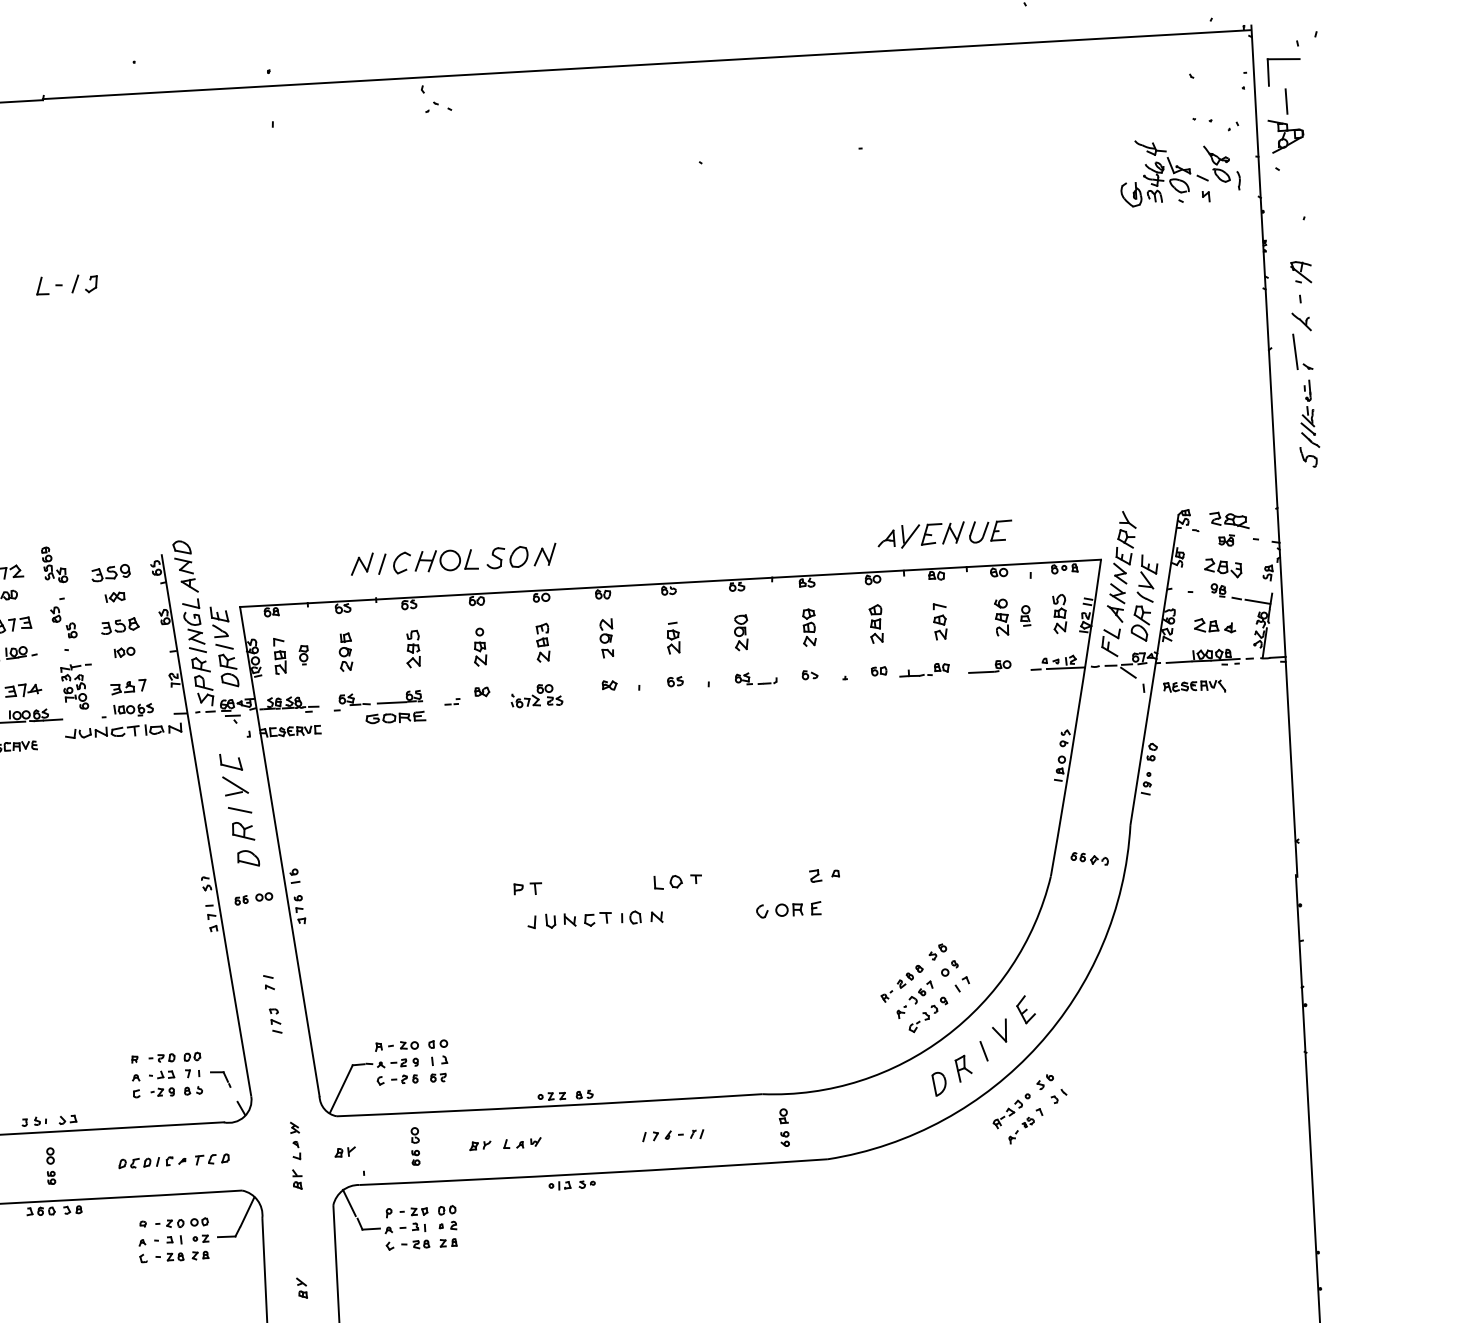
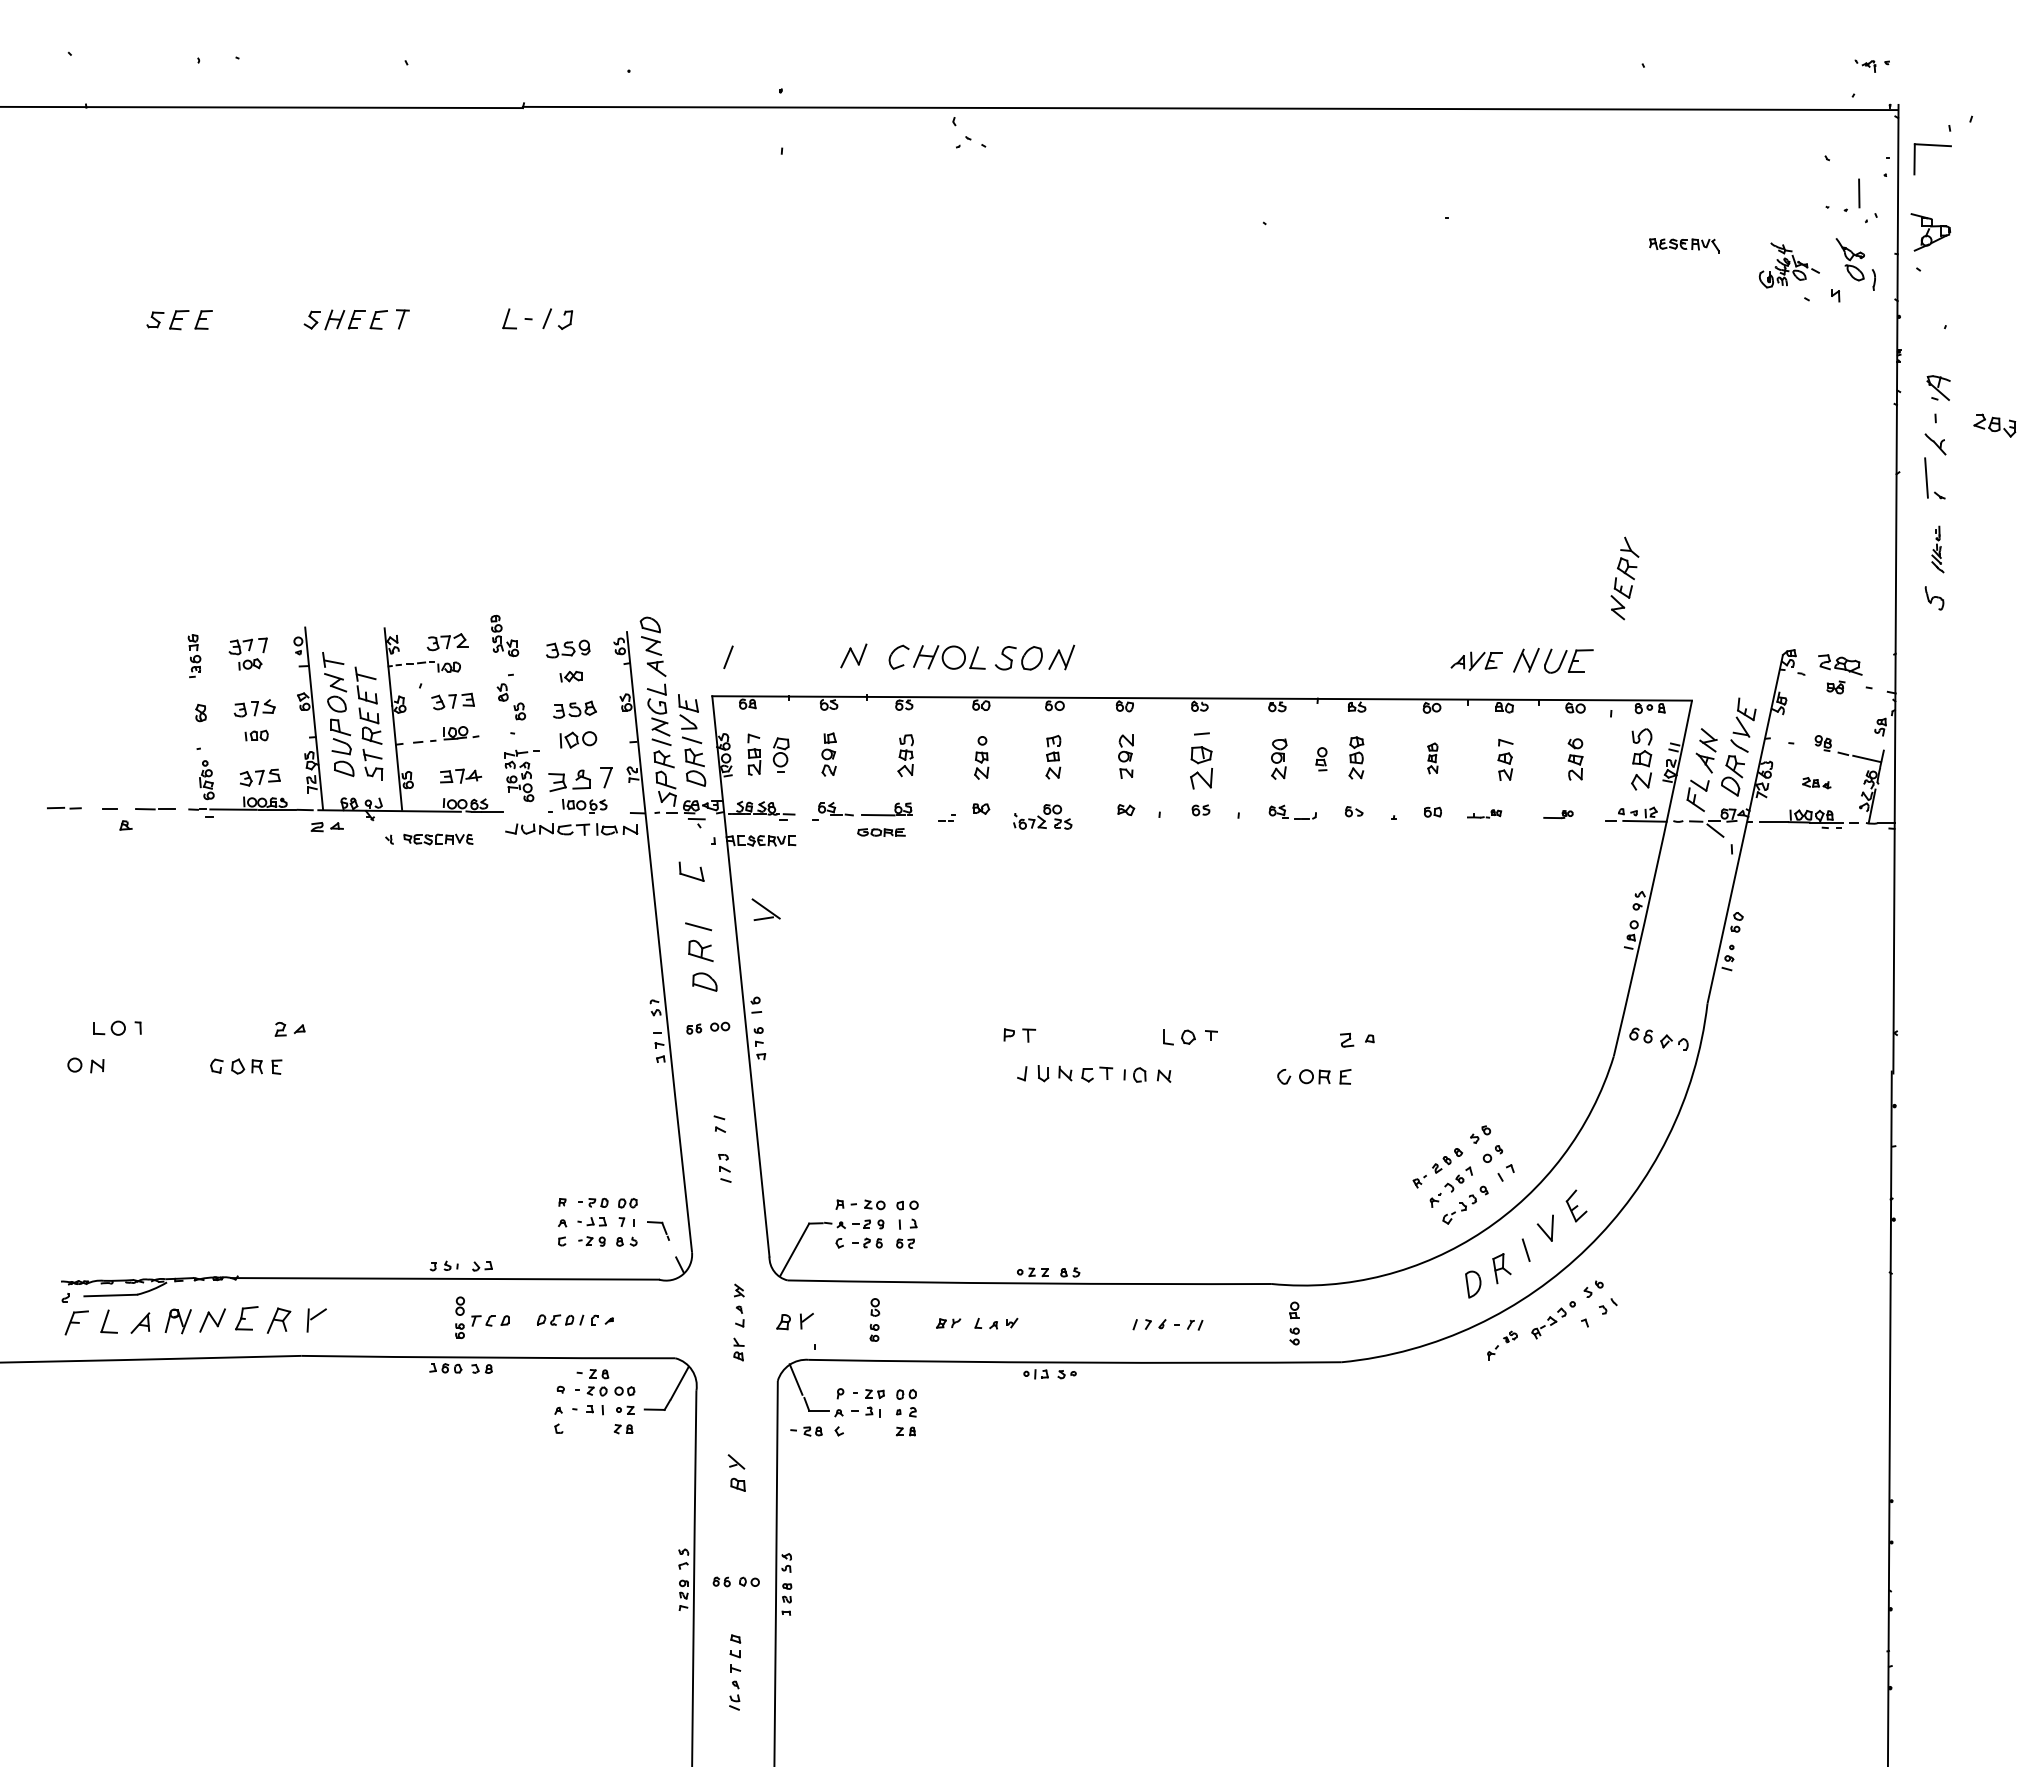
line: (1286, 101) -> (1859, 193), moved
part: (1163, 172) -> (1789, 265), size x0.6
part: (1308, 414) -> (1937, 549), size x0.6
part: (909, 536) -> (1476, 661), size x0.7
part: (1124, 547) -> (1624, 578), moved
line: (382, 564) -> (728, 657), moved
part: (1222, 568) -> (1994, 425), moved
part: (1059, 613) -> (1641, 758), size x1.4
part: (1025, 616) -> (1321, 759), moved
part: (876, 624) -> (1432, 758), size x0.7
part: (1214, 625) -> (1816, 782), size x0.6
part: (673, 637) -> (1201, 760), size x1.6
part: (124, 651) -> (578, 739), size x1.6
part: (303, 654) -> (781, 754), size x1.6
part: (989, 666) -> (1558, 814), size x0.6
part: (924, 669) -> (1484, 813), size x0.6
part: (128, 687) -> (580, 779), size x1.6
part: (1194, 687) -> (1684, 245), moved
part: (395, 717) -> (881, 832), size x0.7
part: (235, 785) -> (765, 909), moved
part: (1089, 858) -> (1658, 1038), size x1.4
part: (1021, 1130) -> (1502, 1345), moved
part: (344, 1152) -> (794, 1321), size x1.6
part: (212, 1159) -> (490, 1320), moved
part: (415, 1244) -> (806, 1431), moved
part: (169, 1257) -> (592, 1374), moved
part: (301, 1287) -> (736, 1472), size x1.6

